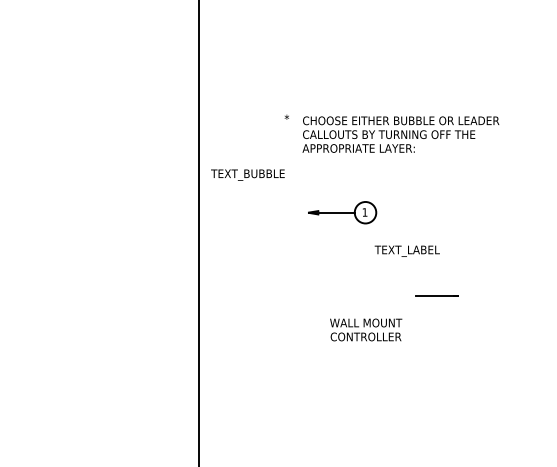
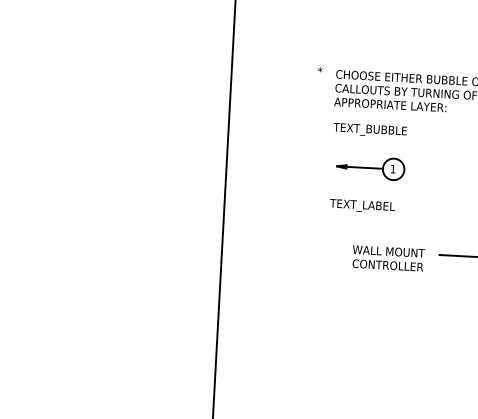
text: (247, 174) -> (369, 129), moved
text: (406, 250) -> (361, 205), moved
text: (366, 329) -> (388, 258), moved

